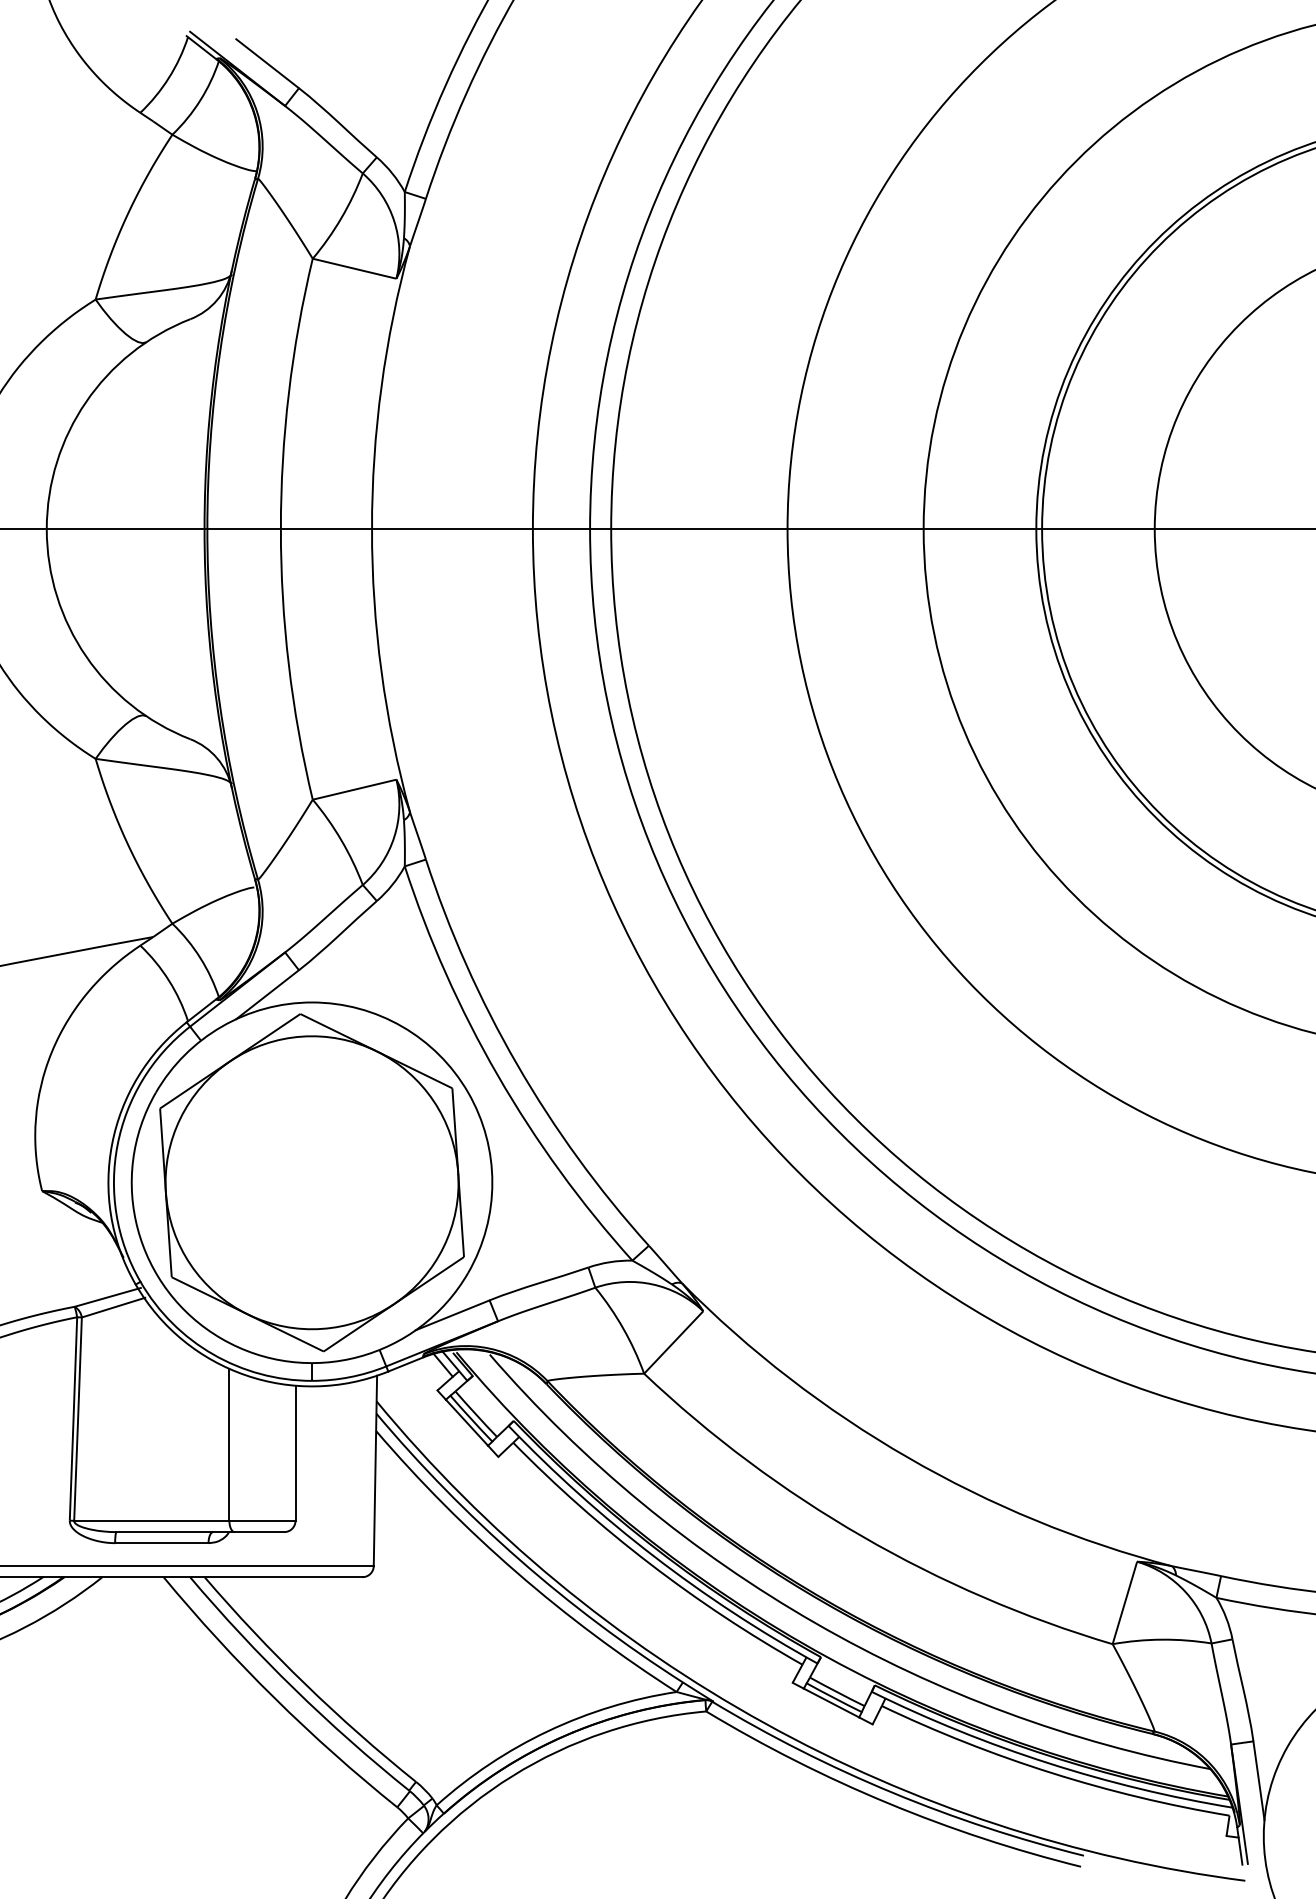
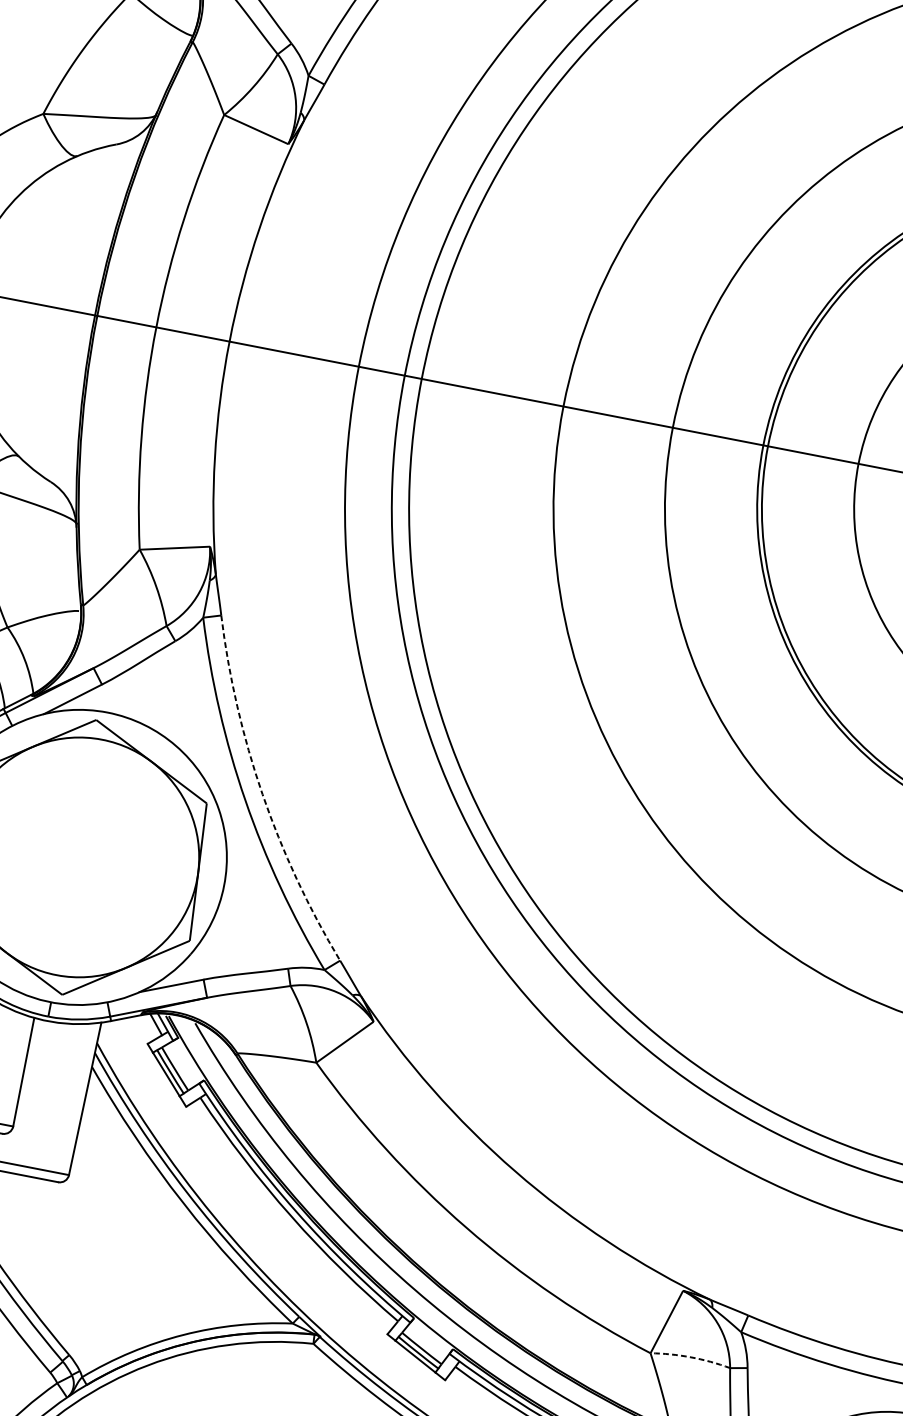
arc: (517, 1064) -> (262, 794), solid -> dashed
arc: (1162, 1639) -> (691, 1357), solid -> dashed

